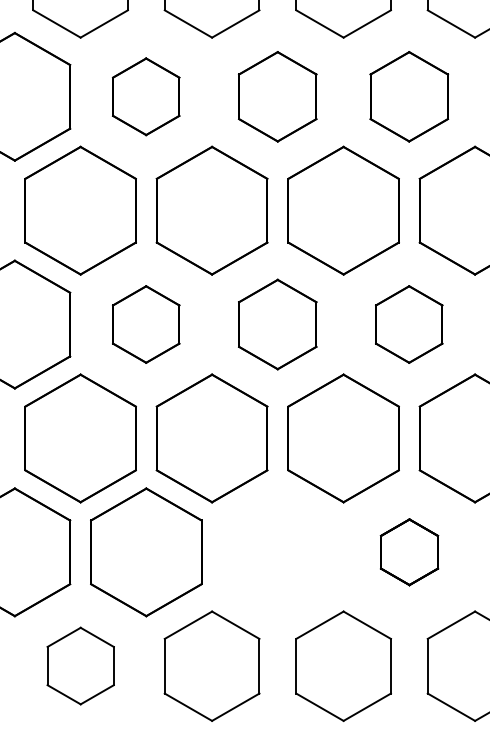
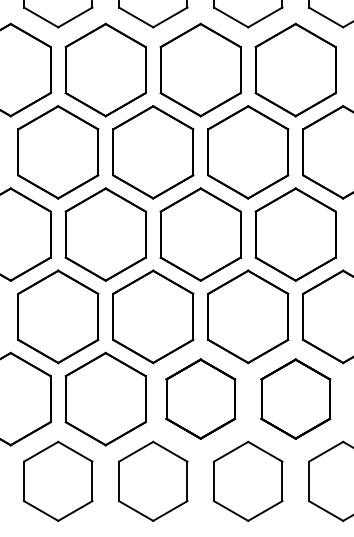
part: (146, 96) -> (105, 69), size x1.67
part: (277, 96) -> (200, 69), size x1.43
part: (409, 96) -> (295, 69), size x1.43
part: (146, 324) -> (105, 234), size x1.67
part: (277, 324) -> (200, 234), size x1.43
part: (409, 324) -> (295, 234), size x1.67
part: (277, 551) -> (200, 398), added
part: (409, 551) -> (295, 398), size x1.67
part: (80, 664) -> (58, 480), size x1.43

